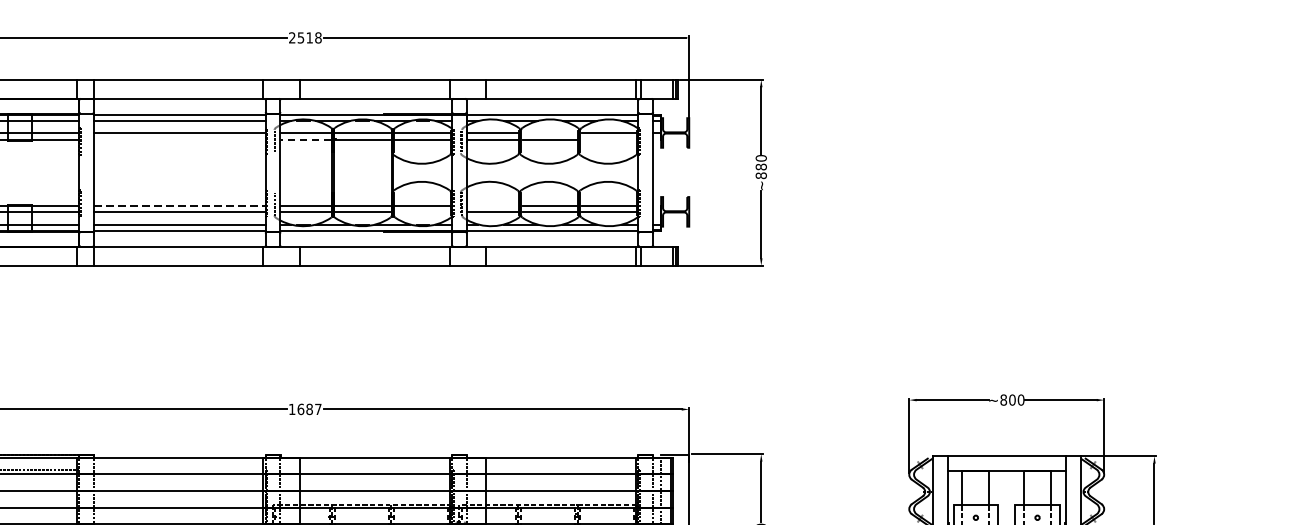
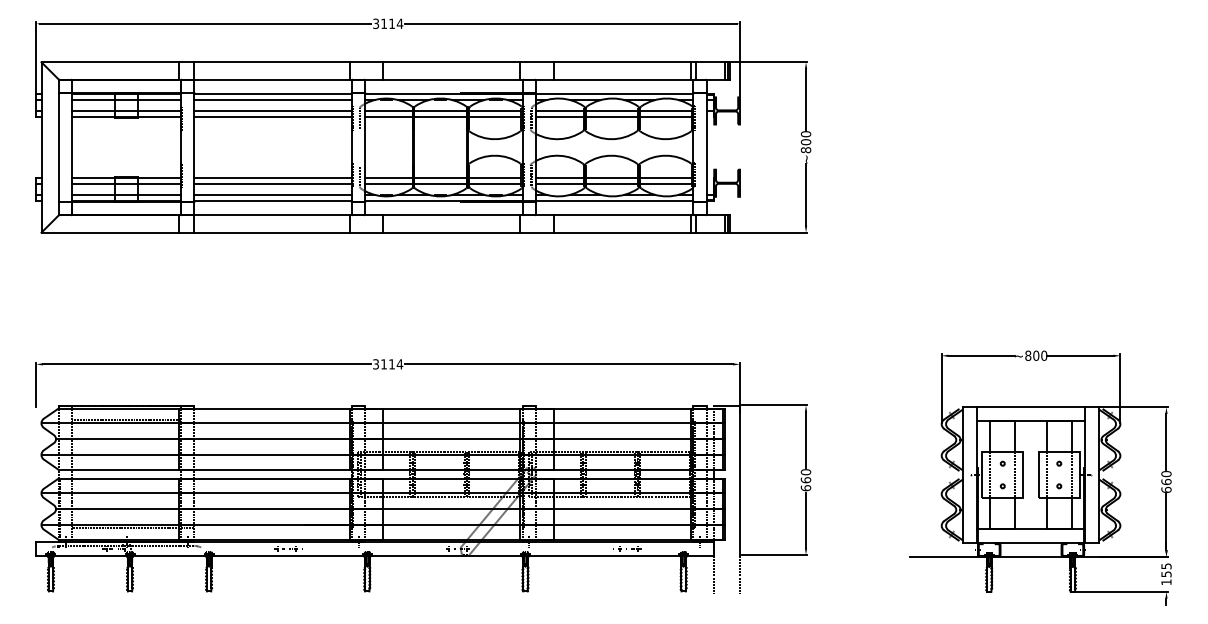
text: (304, 37) -> (387, 23), 2518 -> 3114
line: (549, 133) -> (611, 111), added
line: (179, 139) -> (272, 116), added
line: (305, 139) -> (388, 116), dashed -> solid
line: (609, 139) -> (666, 116), added
text: (760, 167) -> (805, 142), ~880 -> ~800
line: (180, 205) -> (273, 177), dashed -> solid
line: (492, 205) -> (559, 177), added
line: (422, 212) -> (495, 183), added
text: (305, 409) -> (388, 364), 1687 -> 3114

